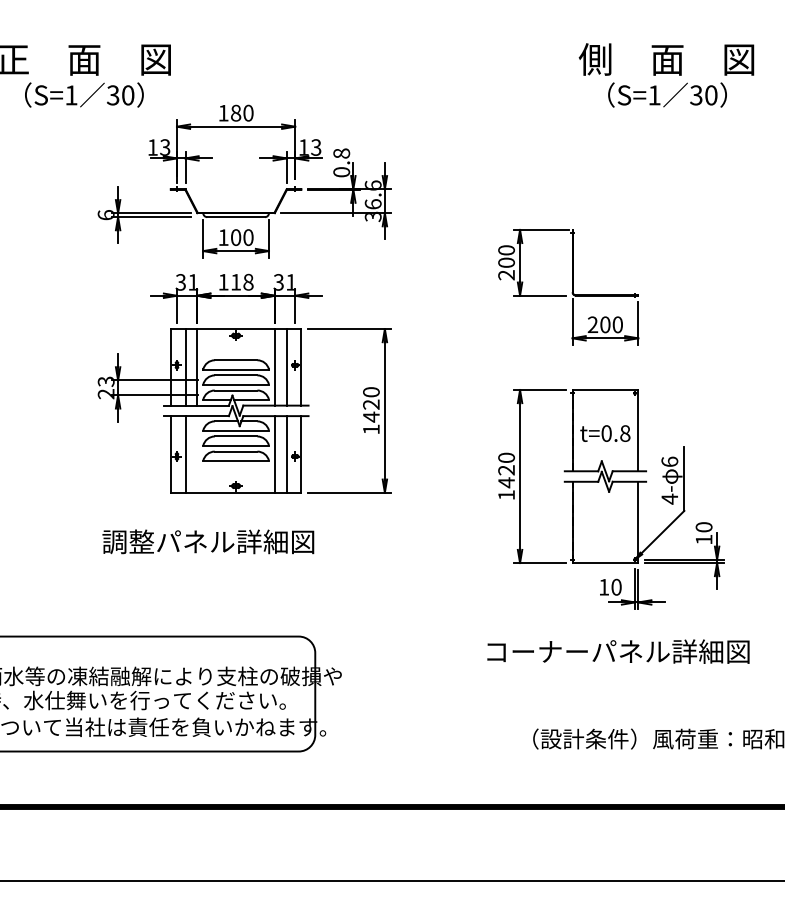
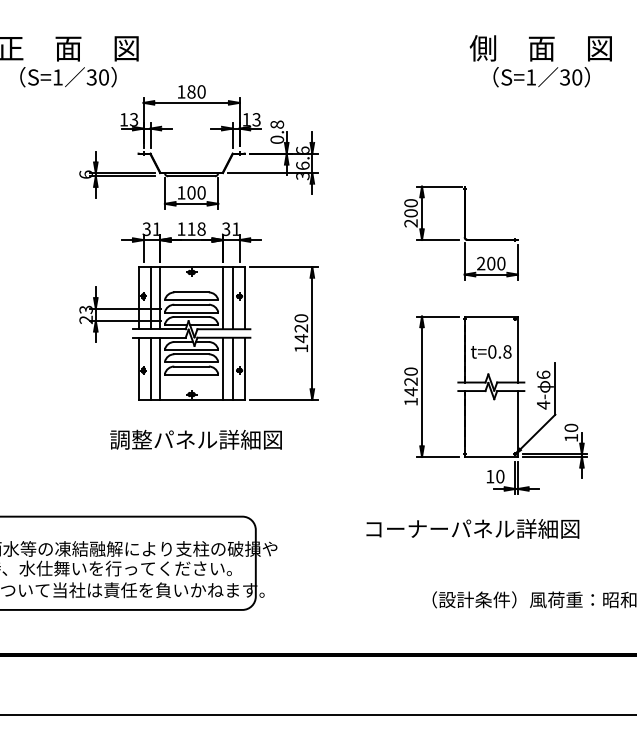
line: (197, 454) -> (160, 368), added
text: (207, 541) -> (195, 439), moved
text: (617, 651) -> (472, 528), moved

